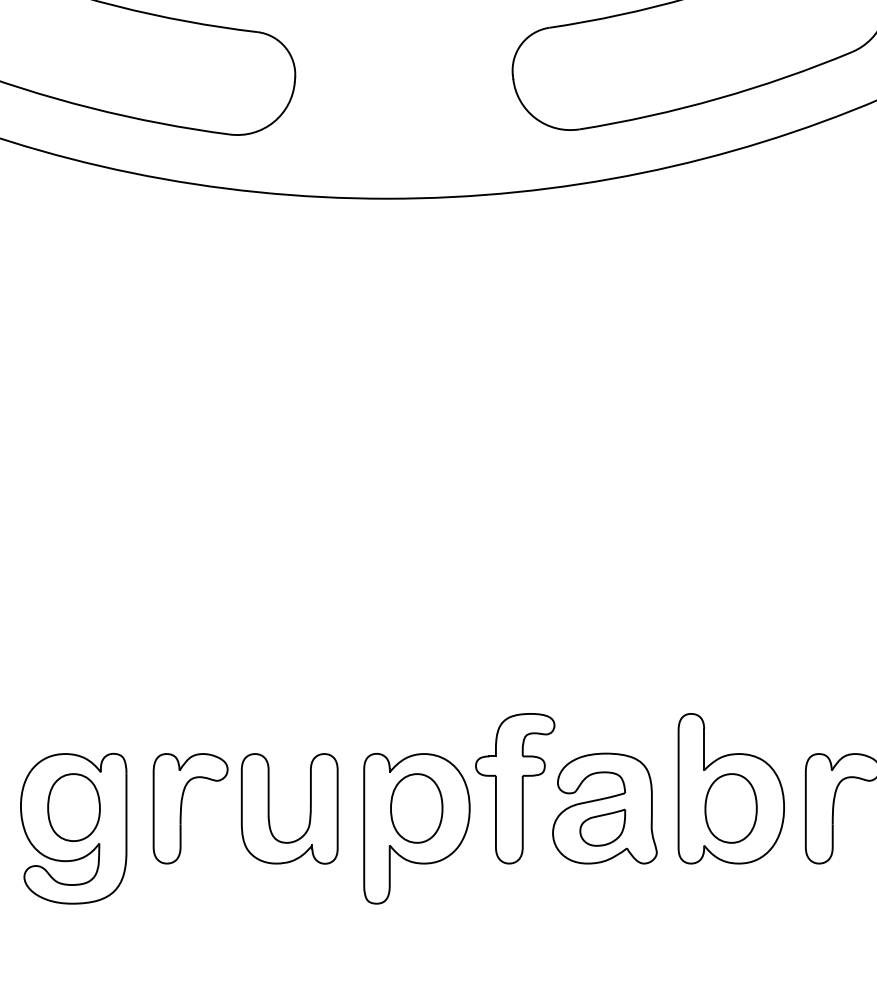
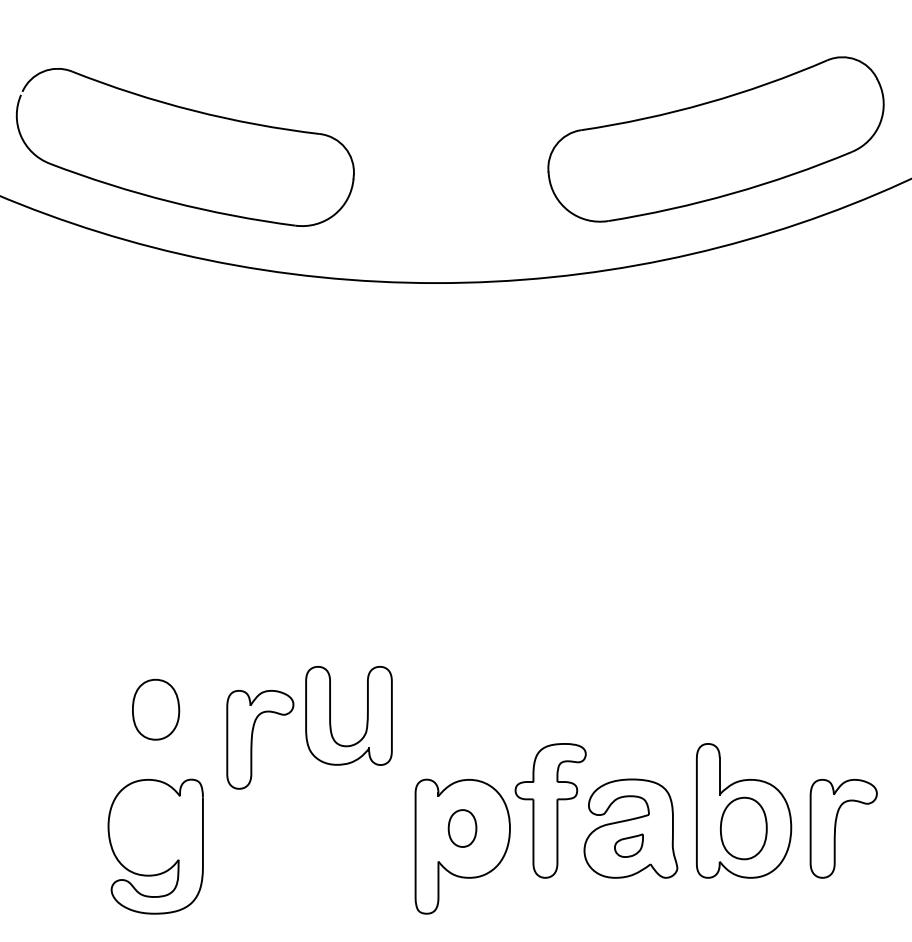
part: (74, 807) -> (156, 709), moved
part: (181, 808) -> (252, 739), moved
part: (269, 808) -> (330, 715), moved
part: (416, 808) -> (462, 828), size x0.6
part: (602, 827) -> (628, 845), size x0.7

